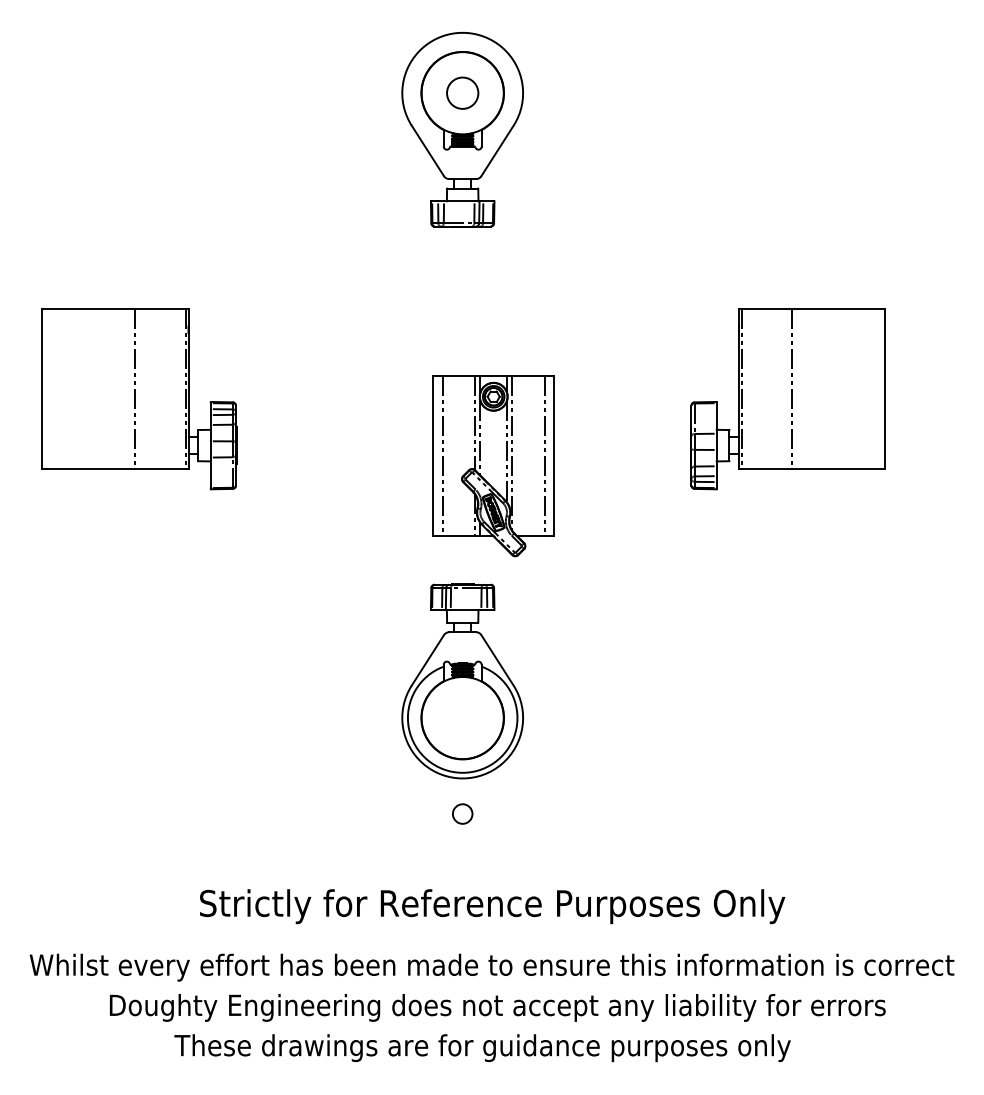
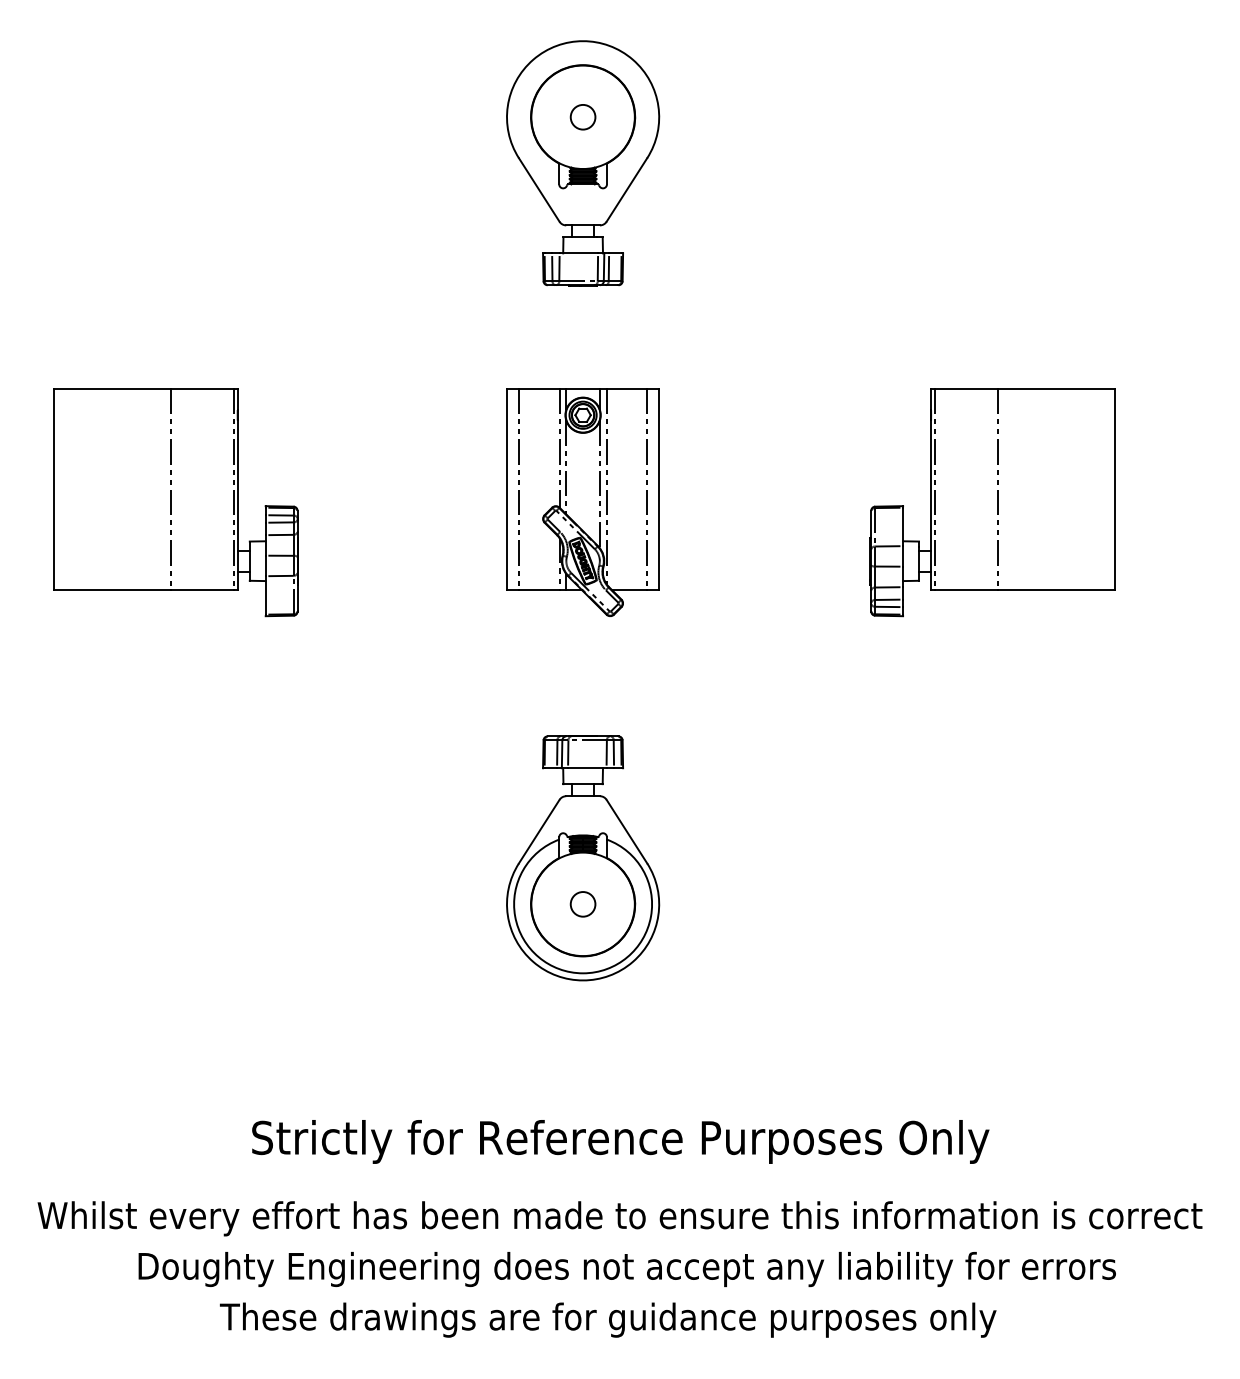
circle: (462, 93) -> (582, 117), size x0.62
part: (493, 466) -> (582, 503), moved
circle: (462, 813) -> (582, 903), moved

